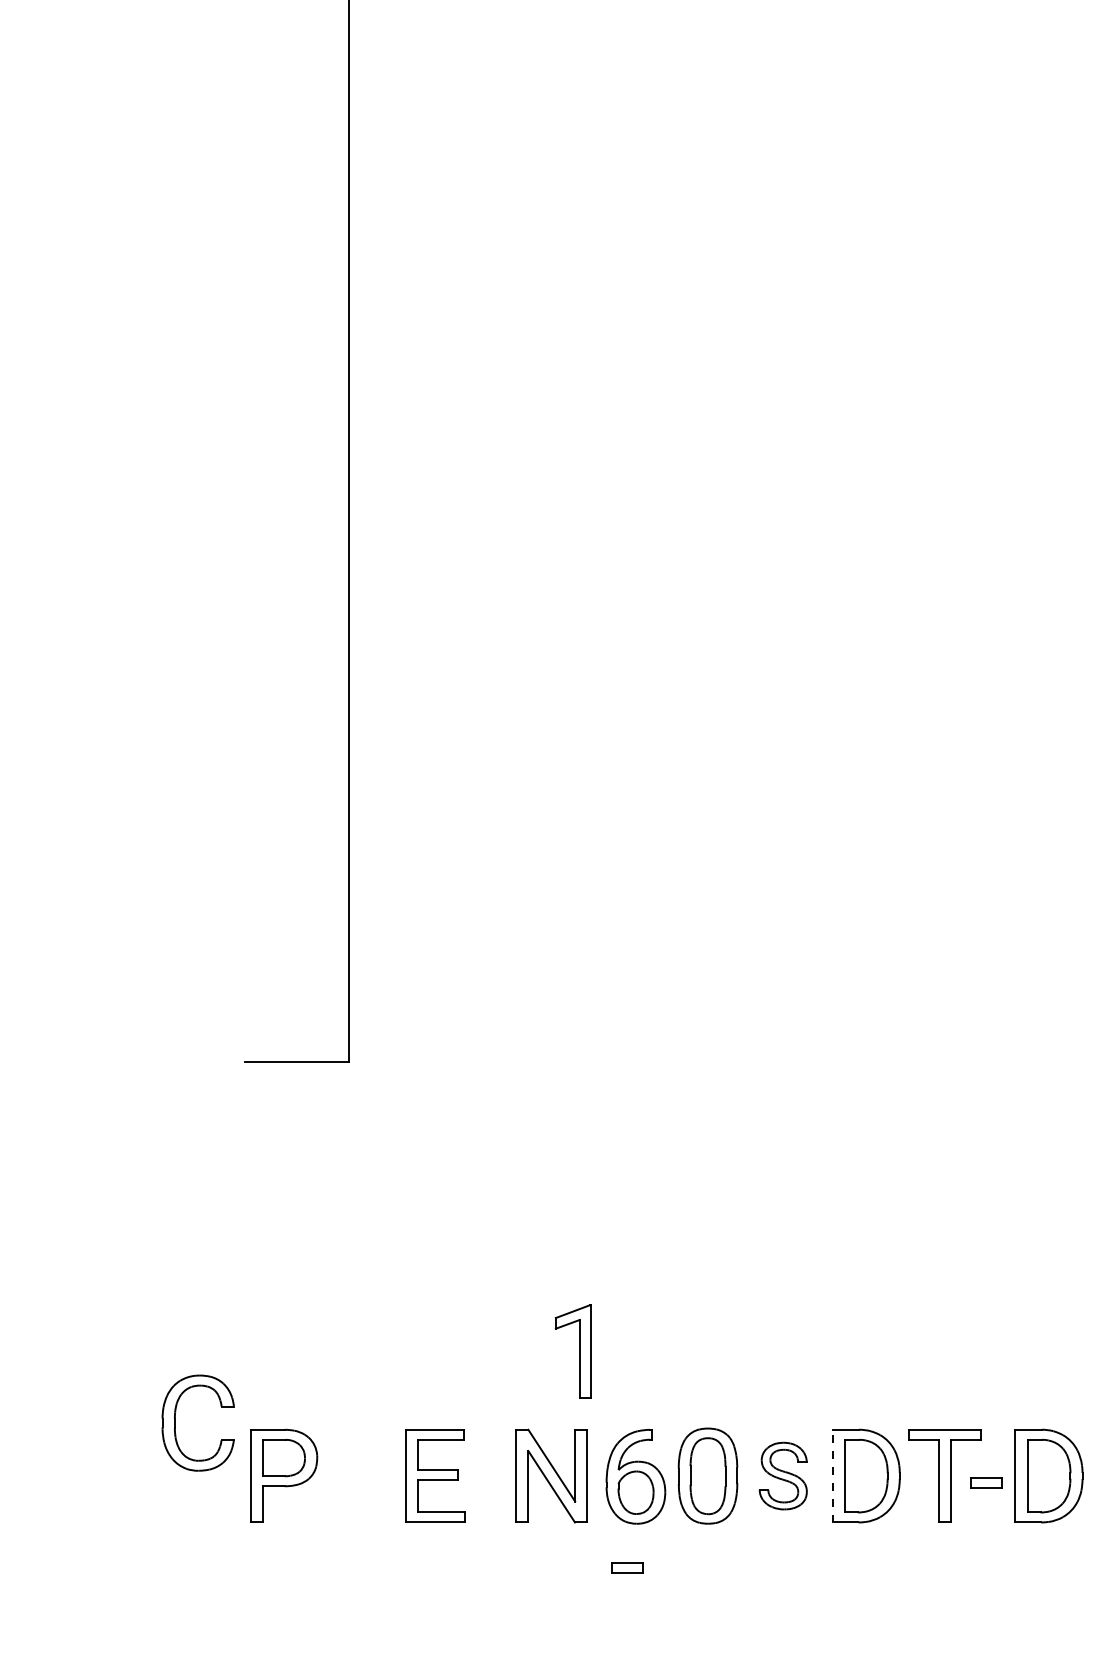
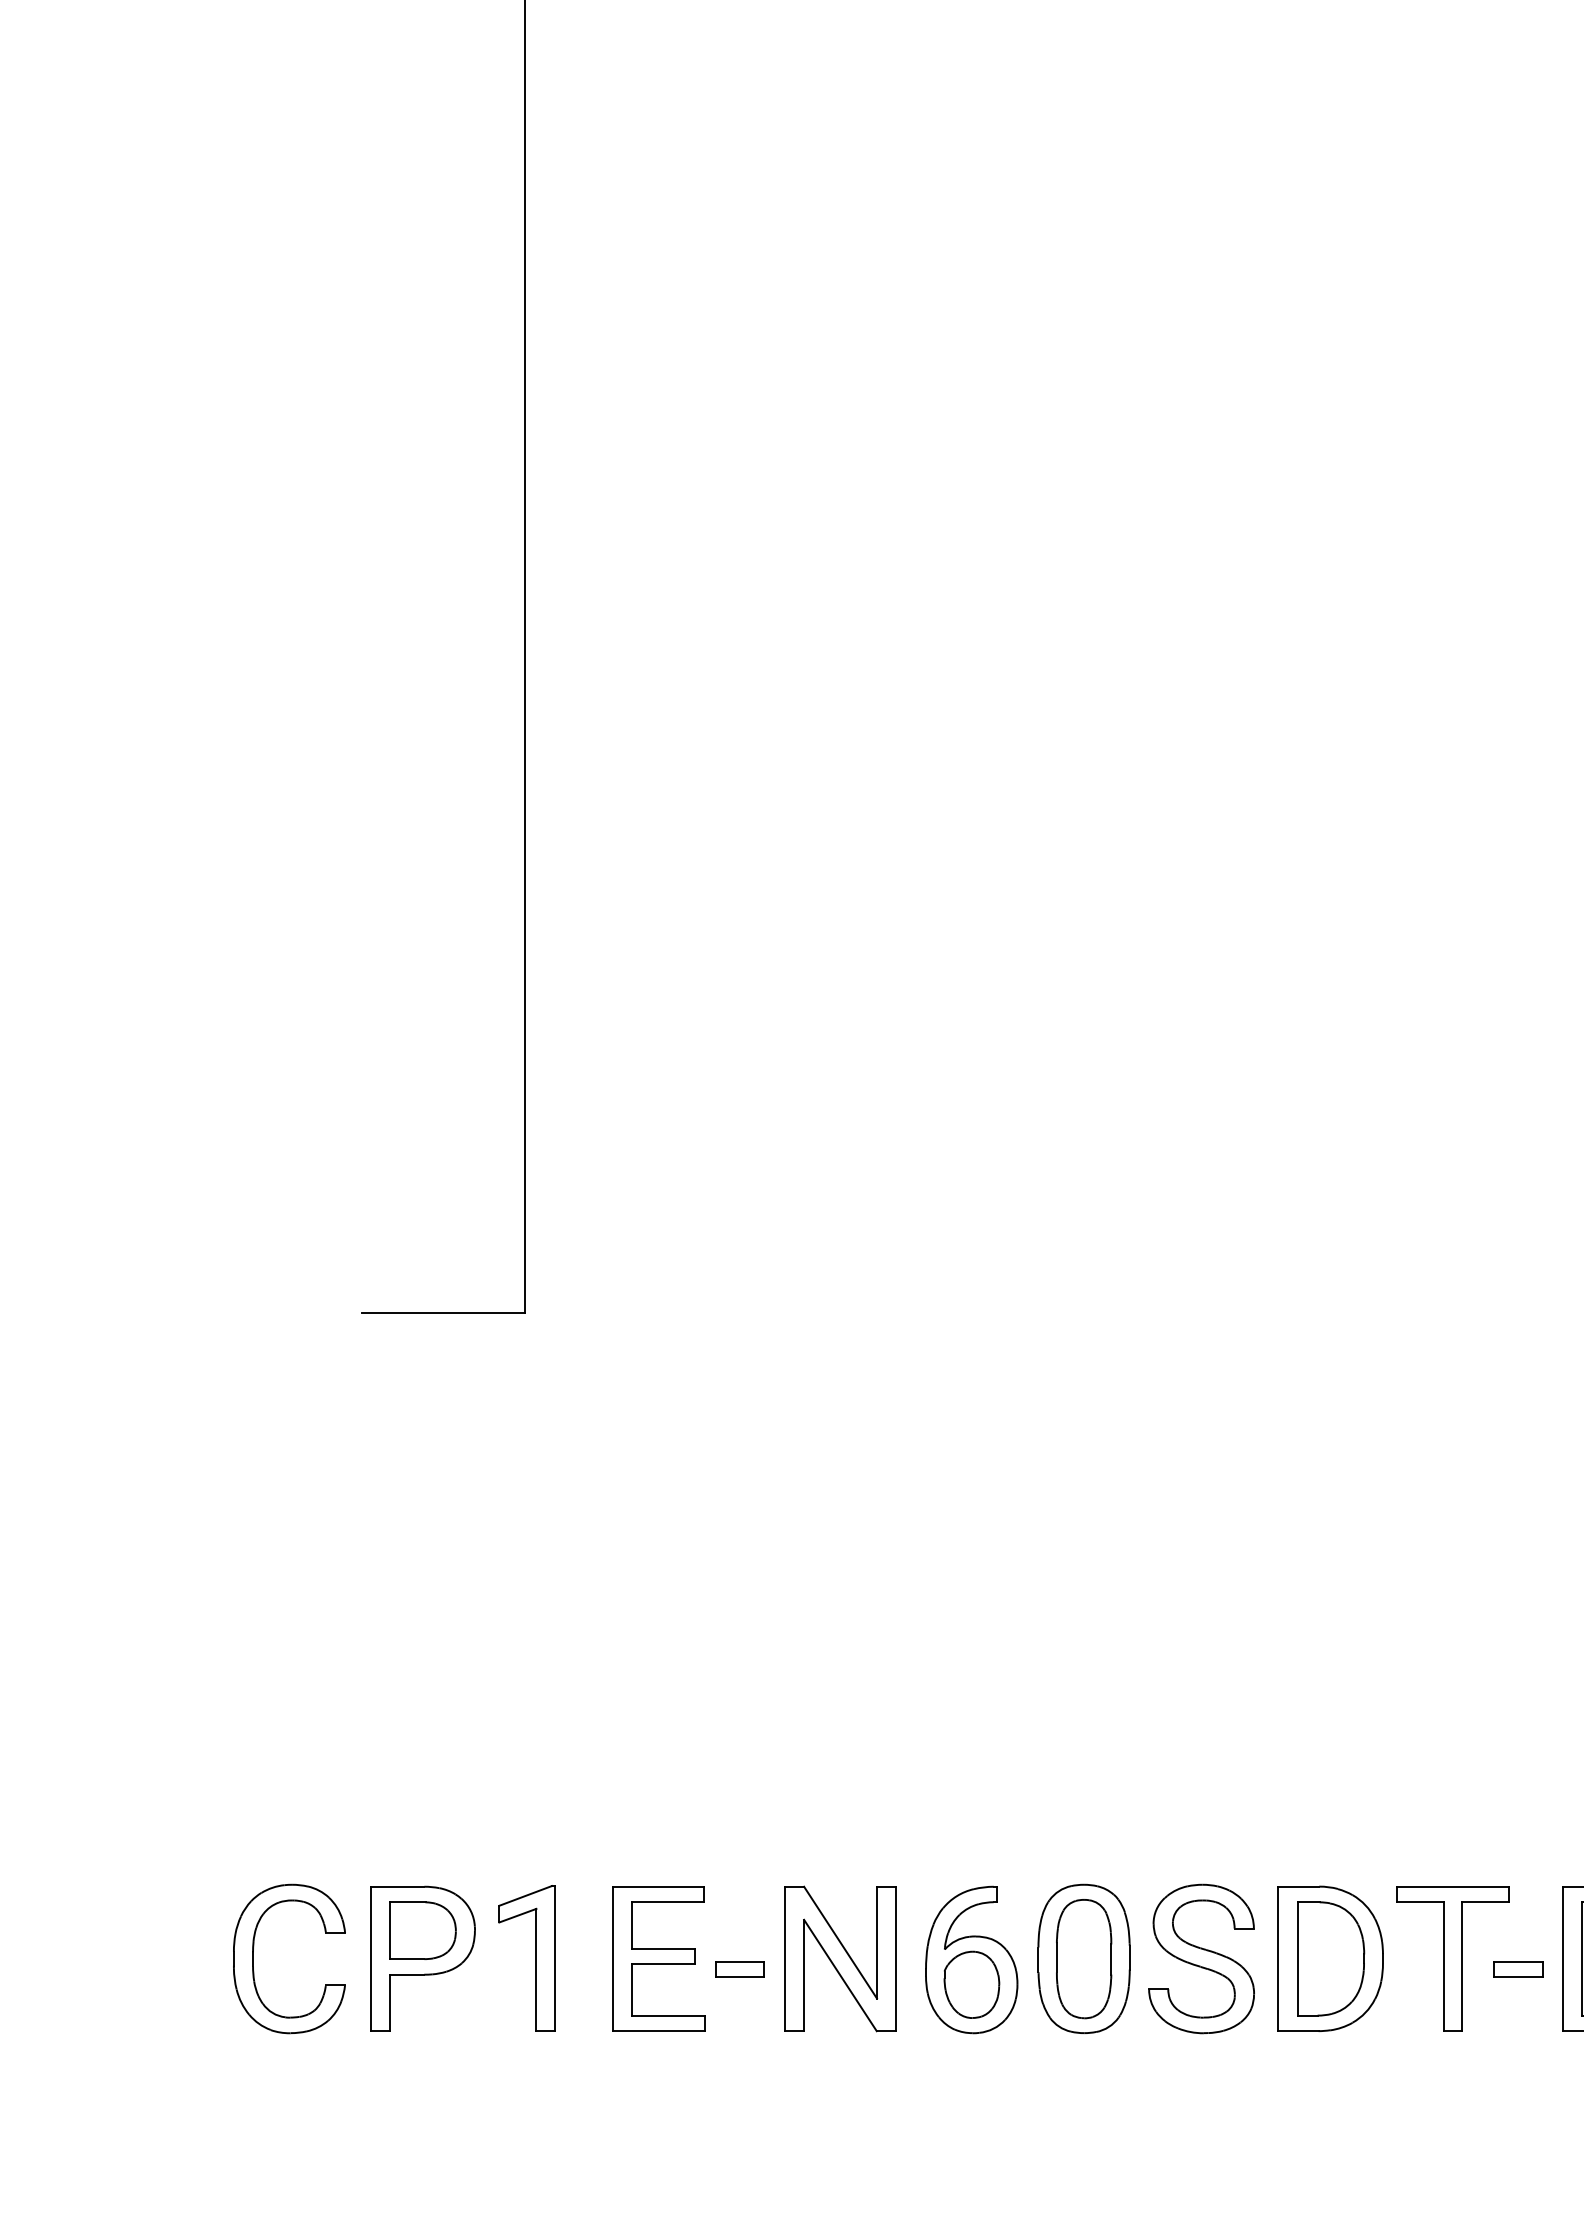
part: (579, 1351) -> (536, 1957), moved
part: (175, 1422) -> (254, 1957), moved
part: (782, 1475) -> (1200, 1957), size x1.43
line: (832, 1475) -> (1278, 1957), dashed -> solid
part: (627, 1567) -> (740, 1968), moved

